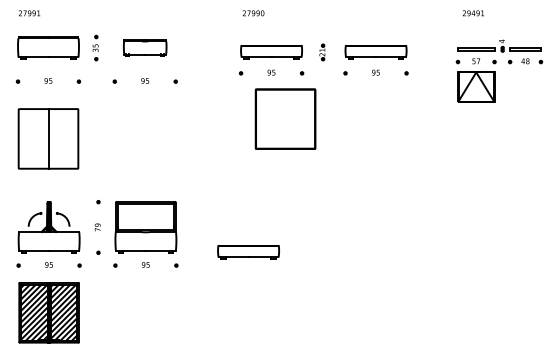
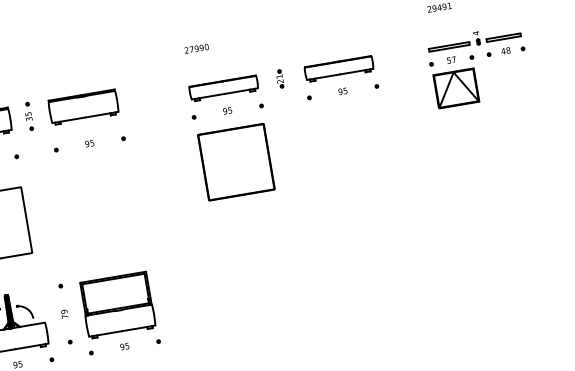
part: (144, 47) -> (82, 106), size x1.43
part: (285, 118) -> (236, 161), moved
part: (248, 252) -> (235, 313), removed

